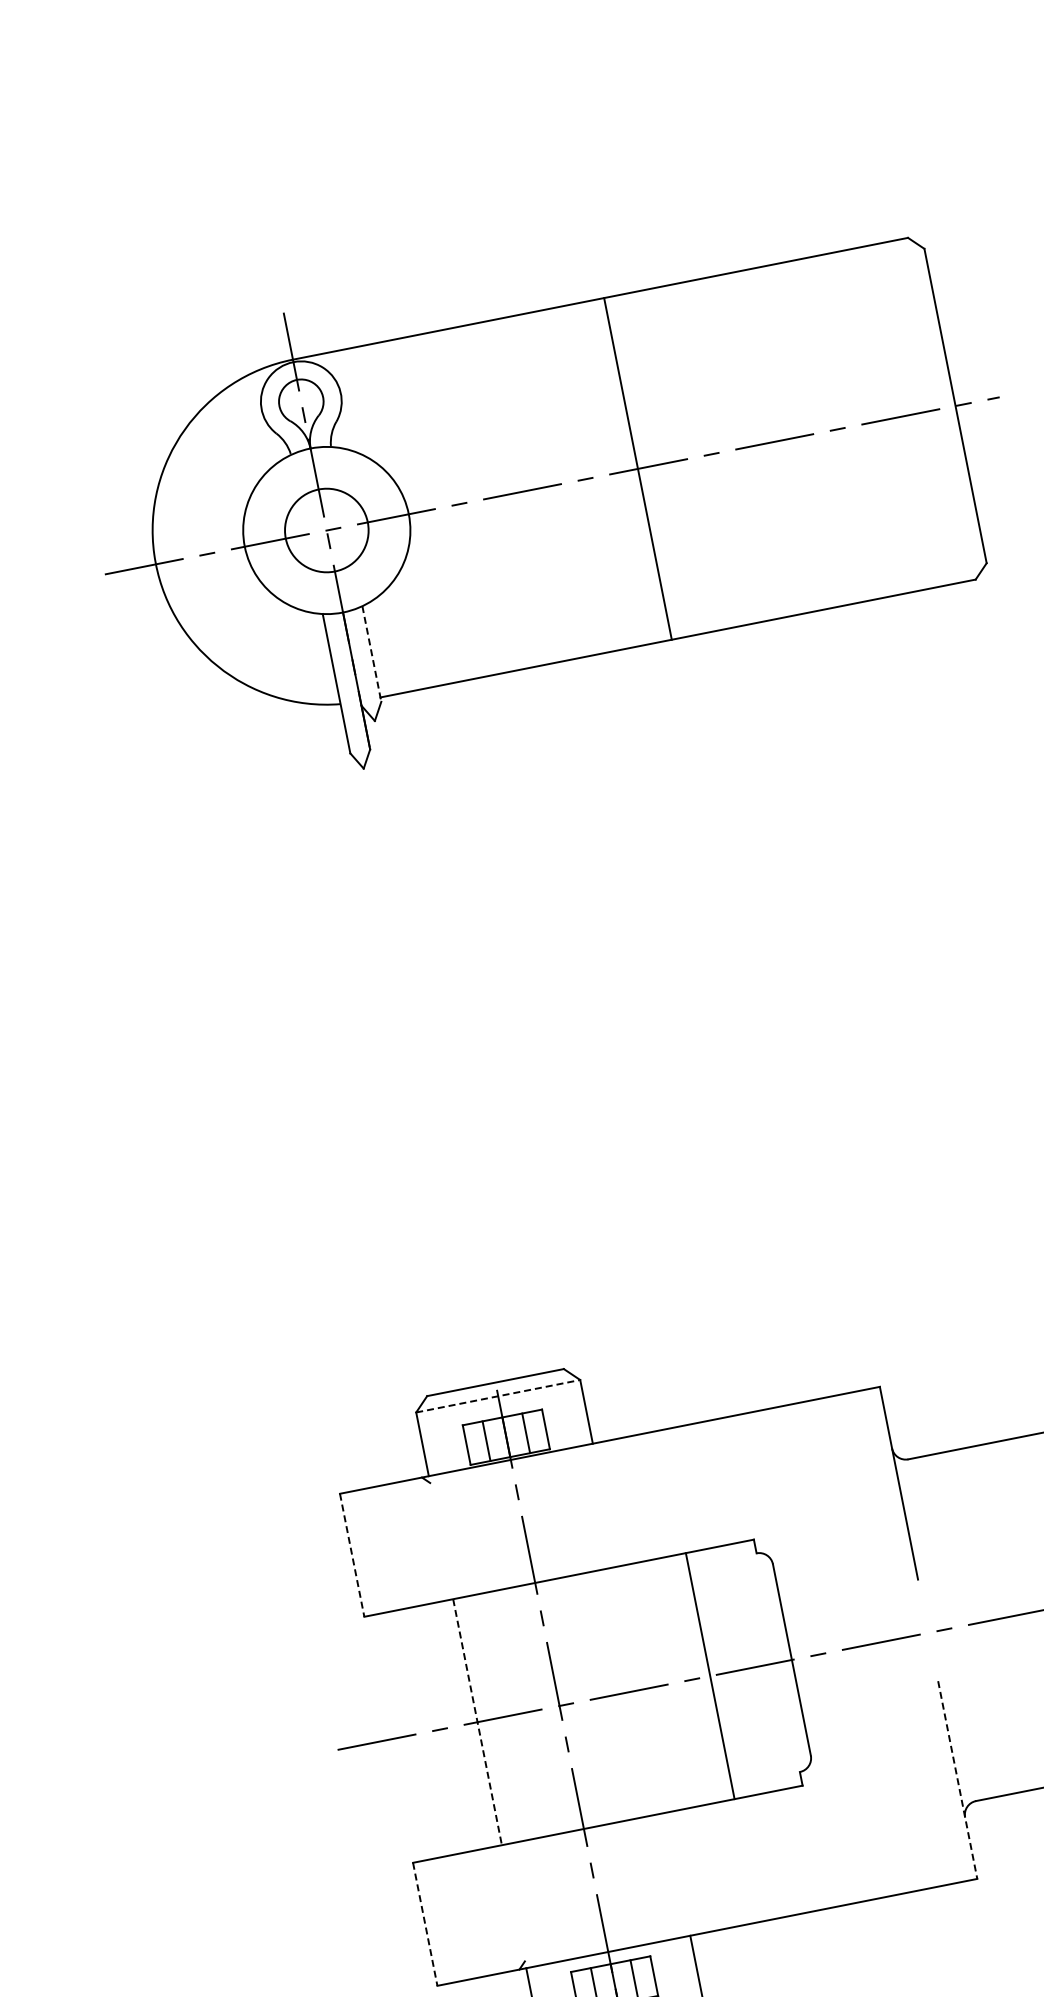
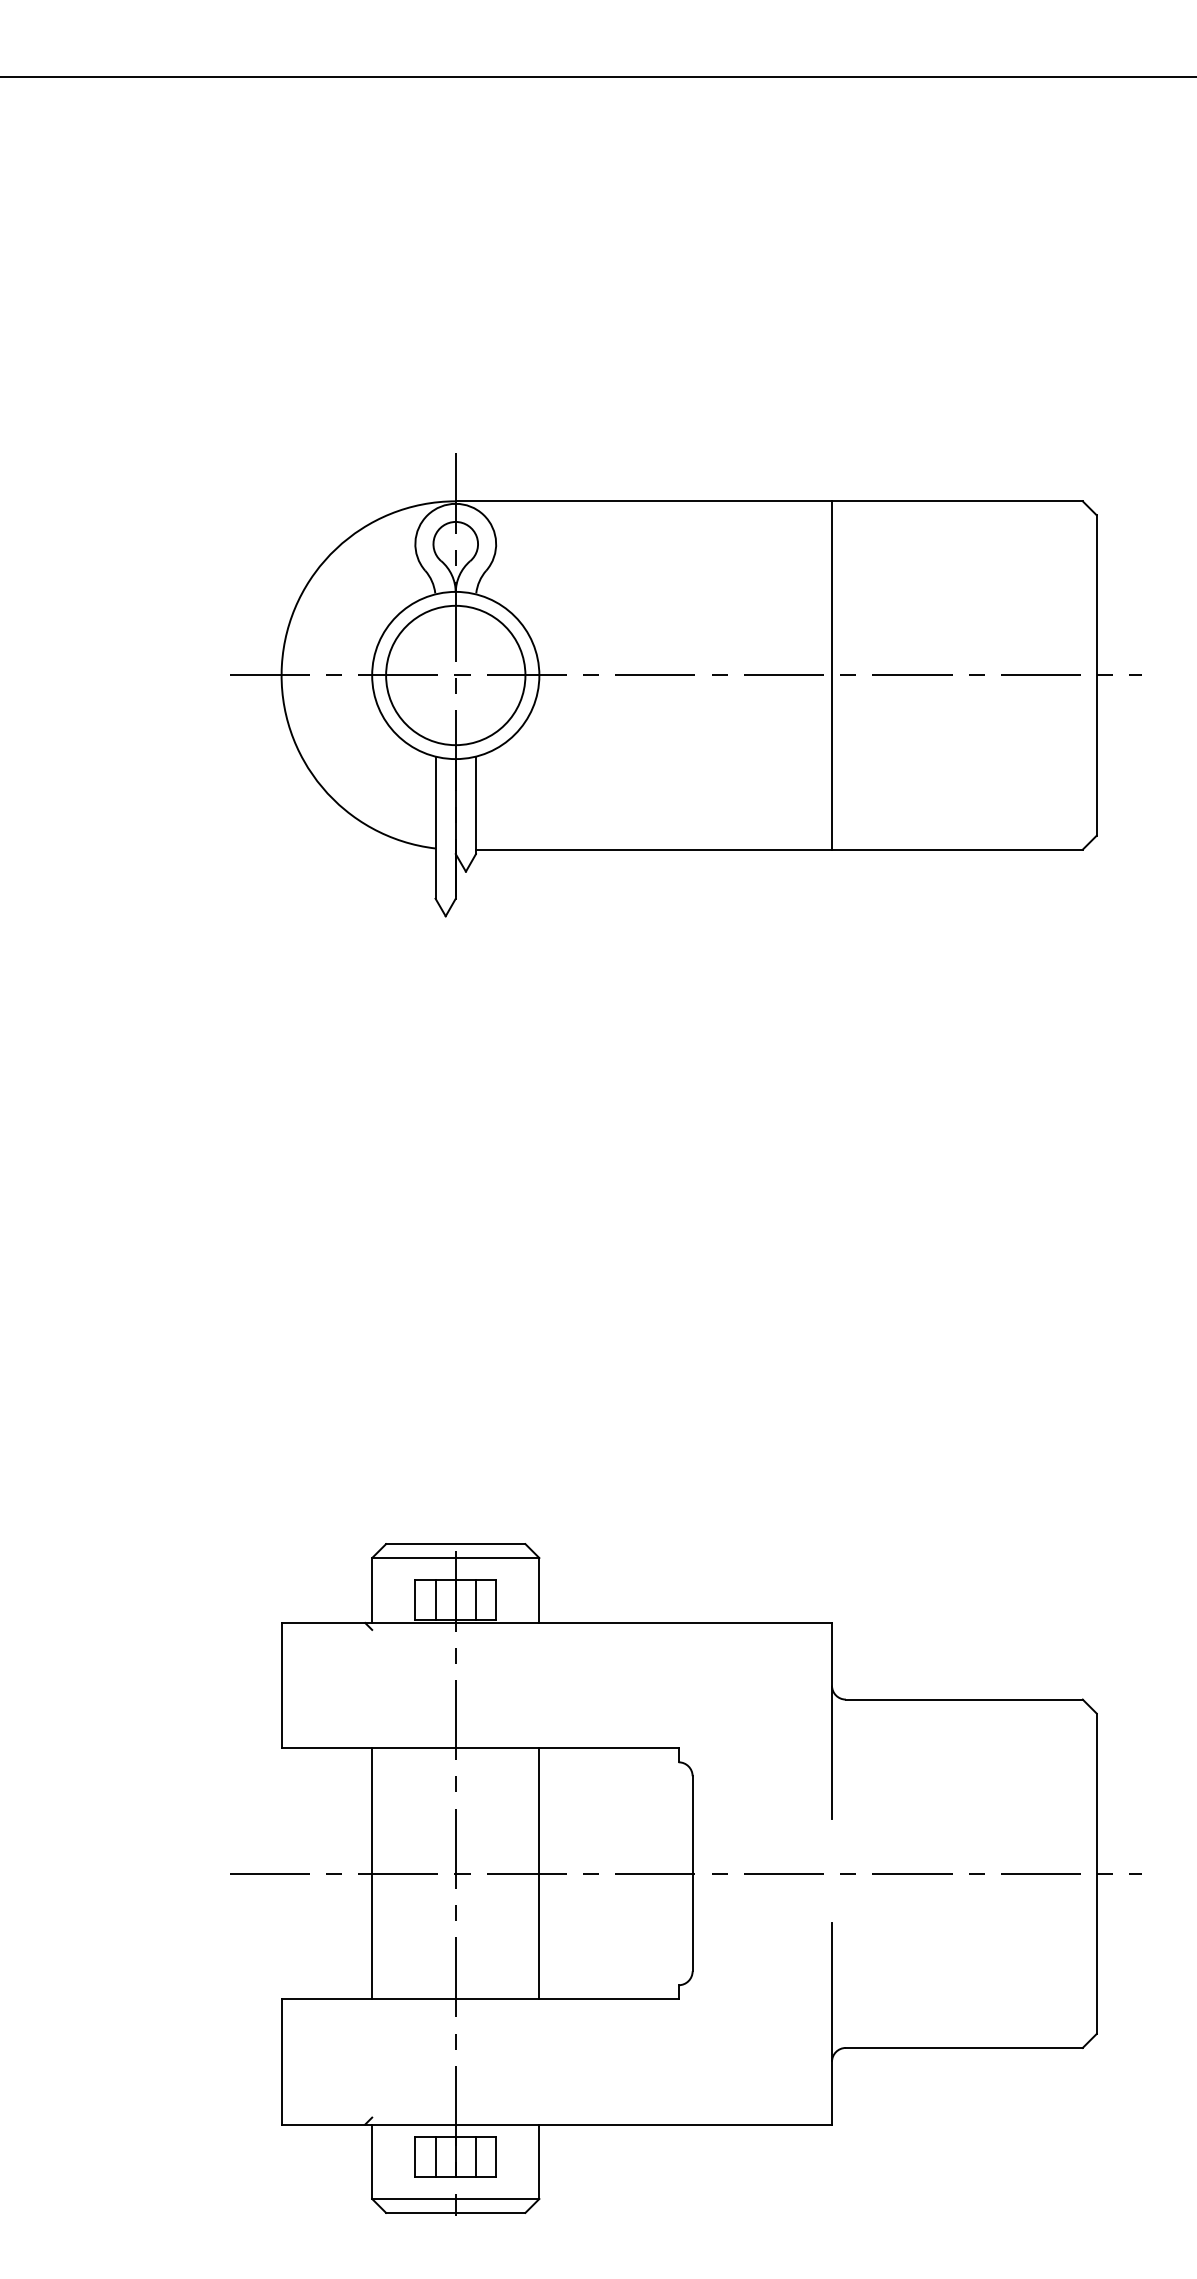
line: (637, 469) -> (831, 675), moved
circle: (326, 530) -> (455, 675), size x1.67
line: (371, 654) -> (475, 805), dashed -> solid
line: (498, 1396) -> (455, 1558), dashed -> solid
line: (352, 1555) -> (281, 1685), dashed -> solid
line: (710, 1675) -> (539, 1873), moved
line: (478, 1722) -> (372, 1874), dashed -> solid
line: (957, 1779) -> (831, 2023), dashed -> solid
line: (425, 1923) -> (281, 2061), dashed -> solid

